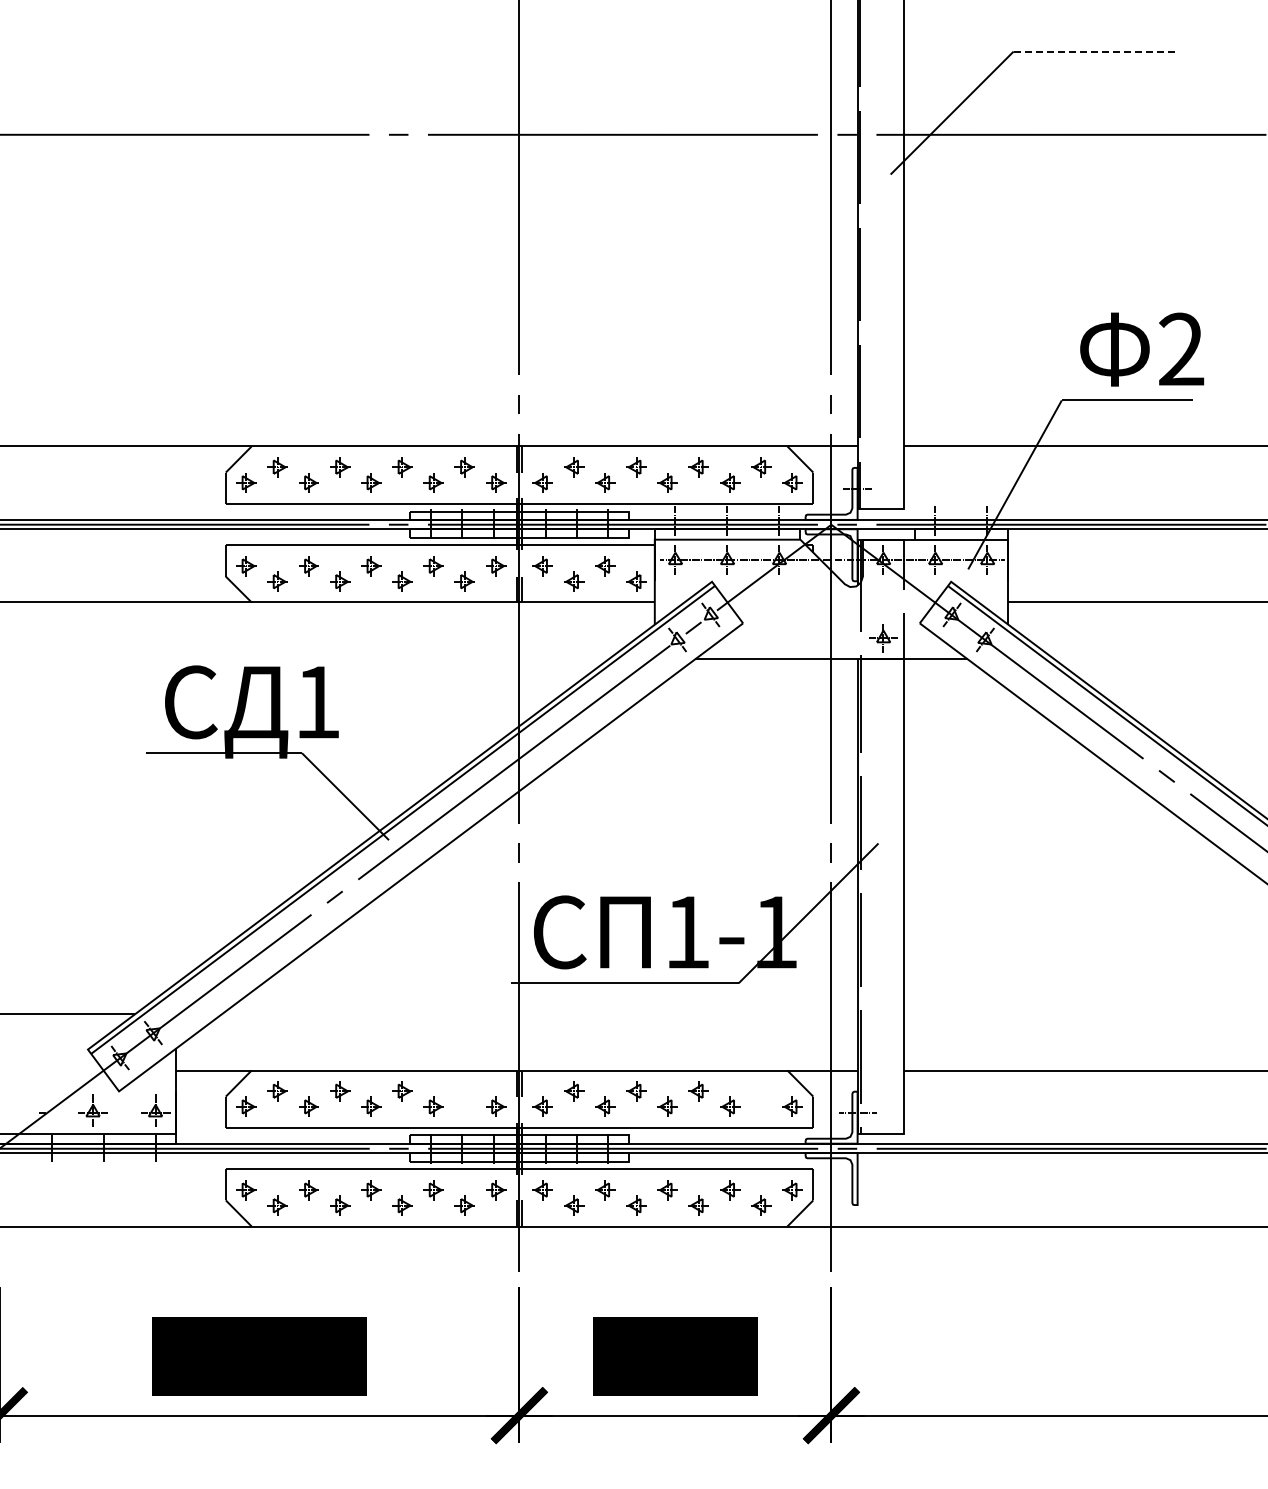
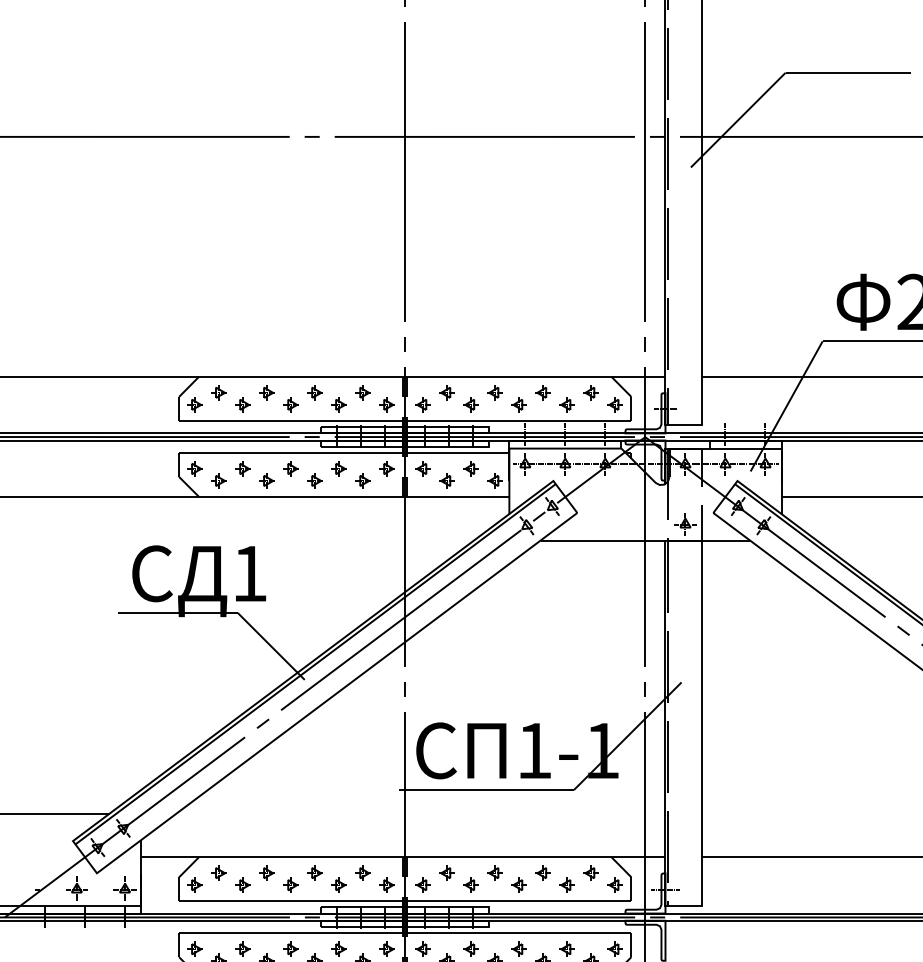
line: (1095, 51) -> (848, 72), dashed -> solid
part: (464, 1091) -> (362, 873), added
part: (761, 1091) -> (591, 873), added

